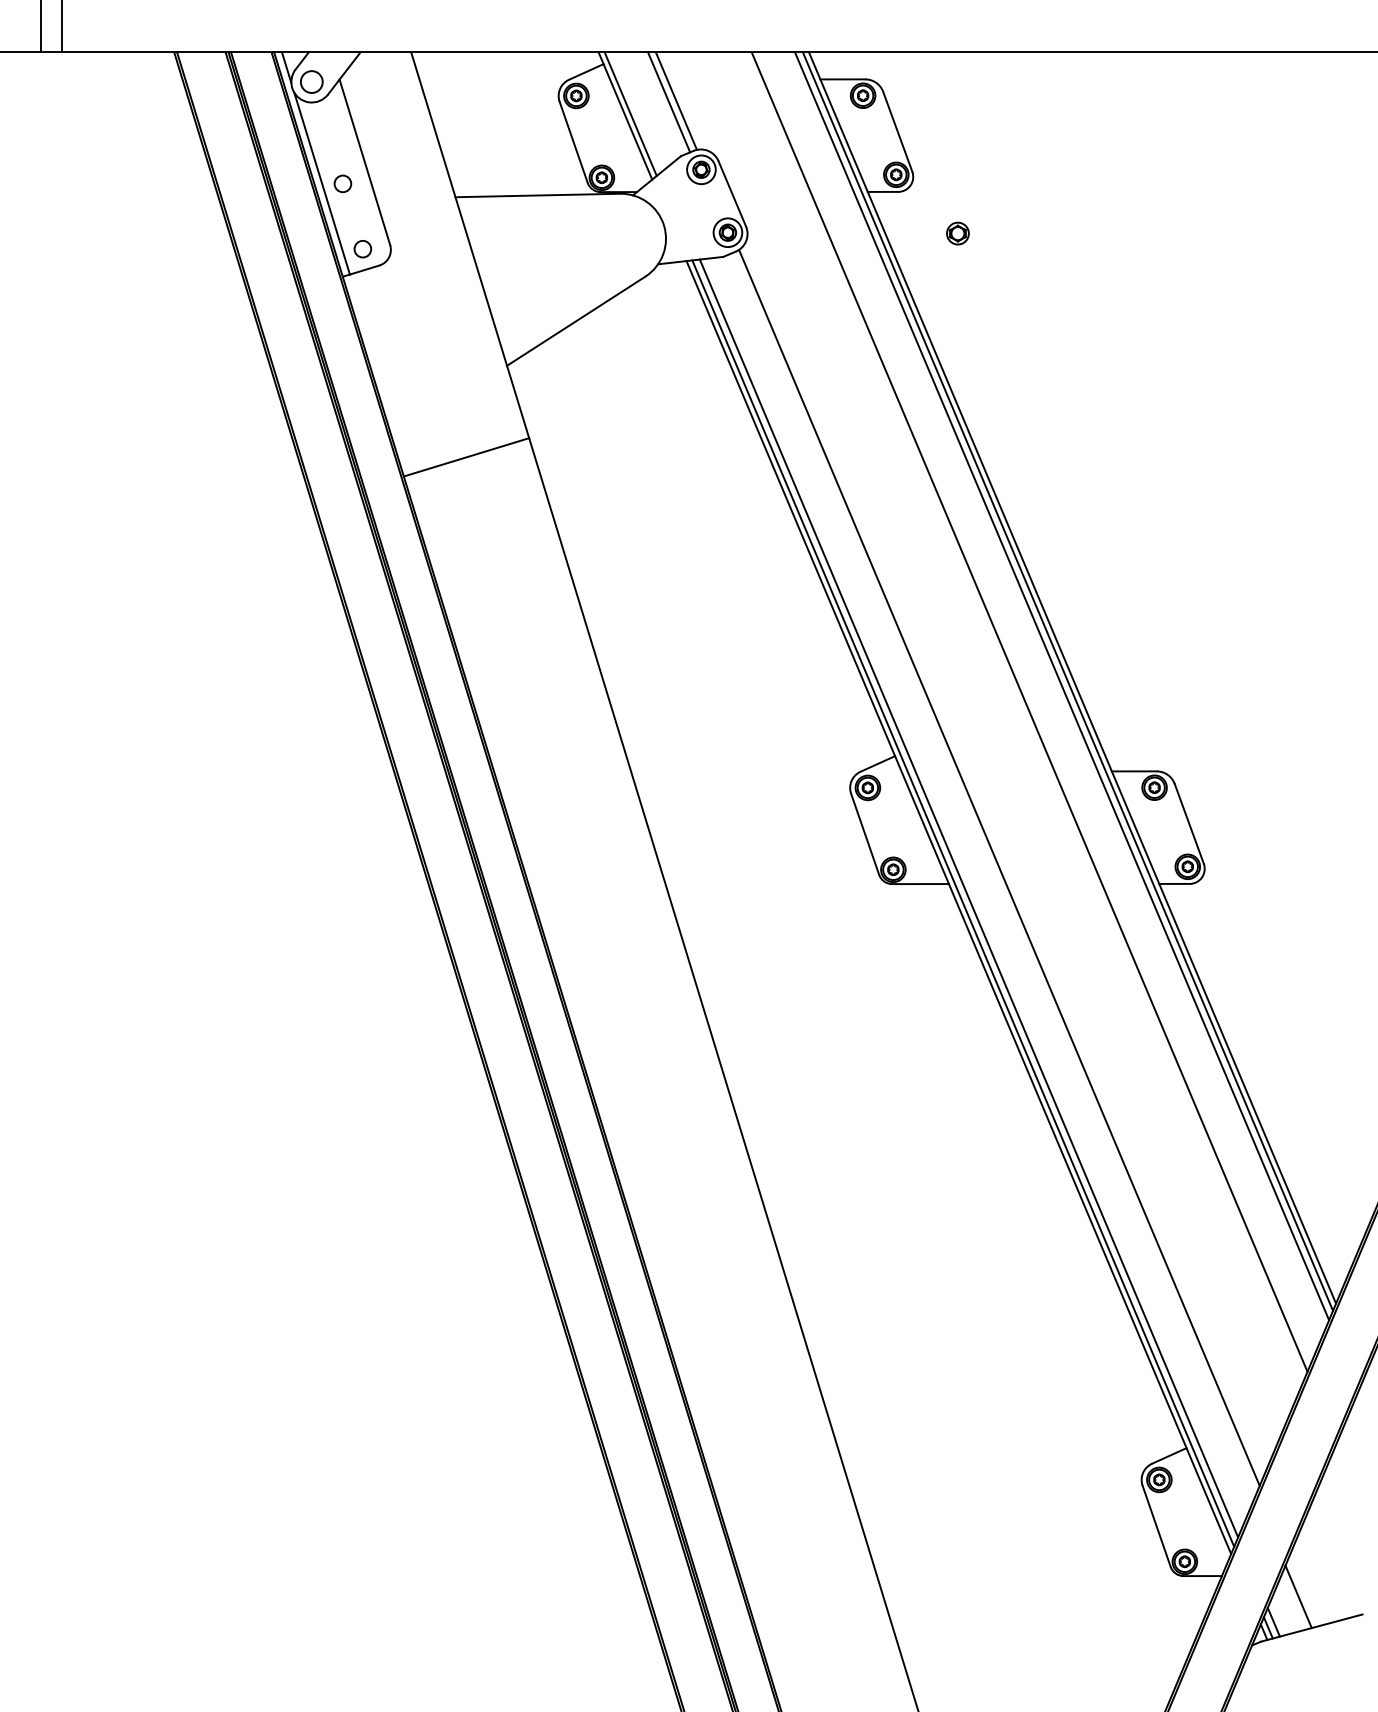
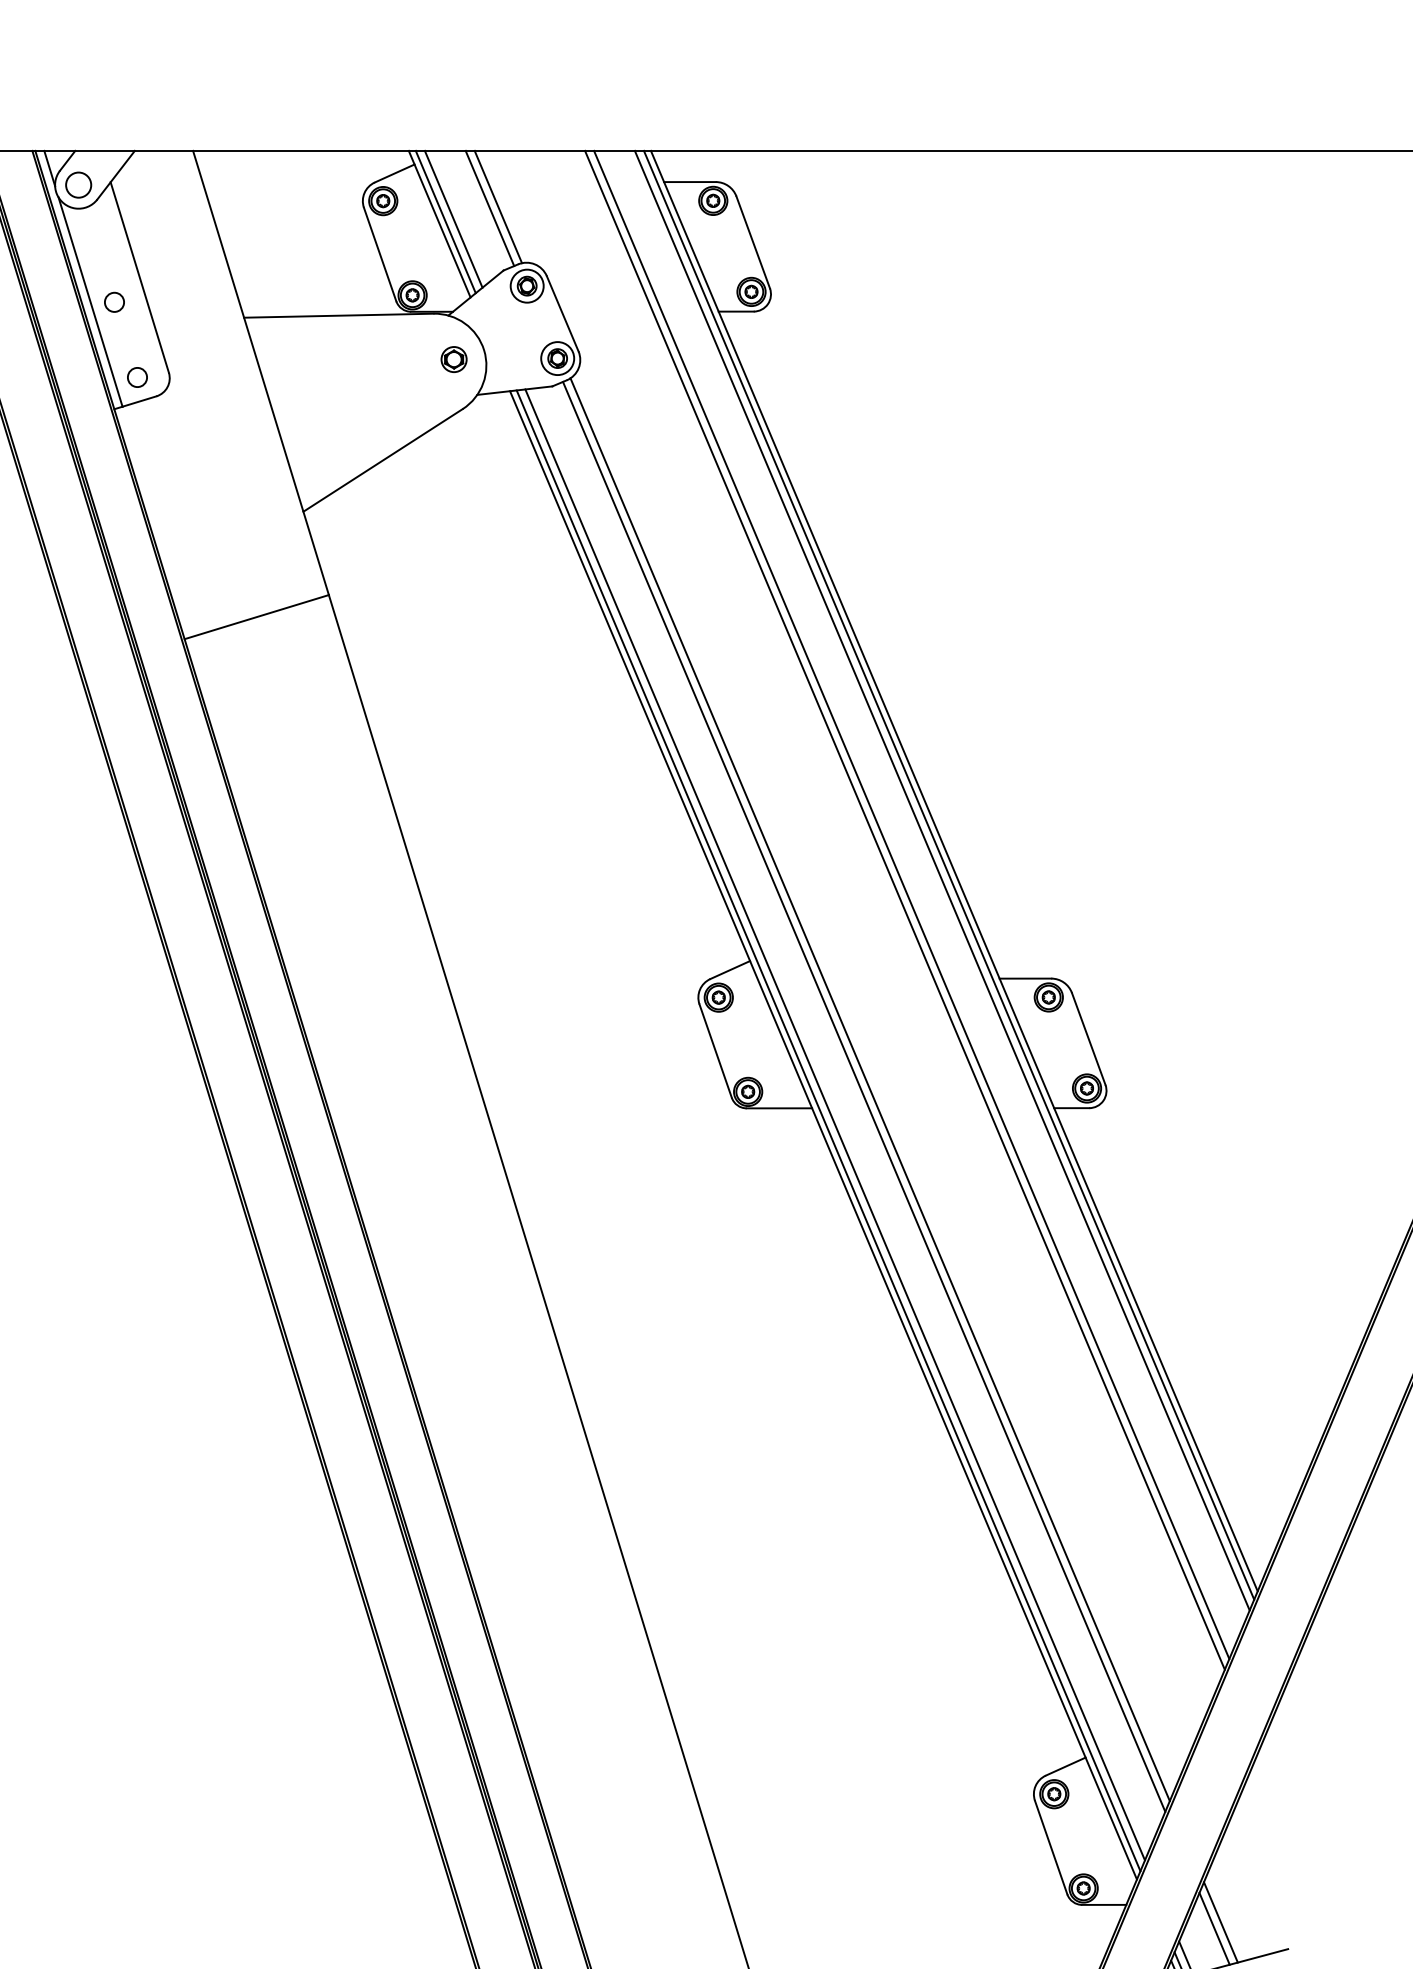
line: (637, 111) -> (453, 219), added
part: (957, 233) -> (453, 359), moved
line: (1035, 707) -> (911, 905), added
line: (993, 874) -> (863, 1097), added
line: (1303, 1591) -> (1220, 1922), added

